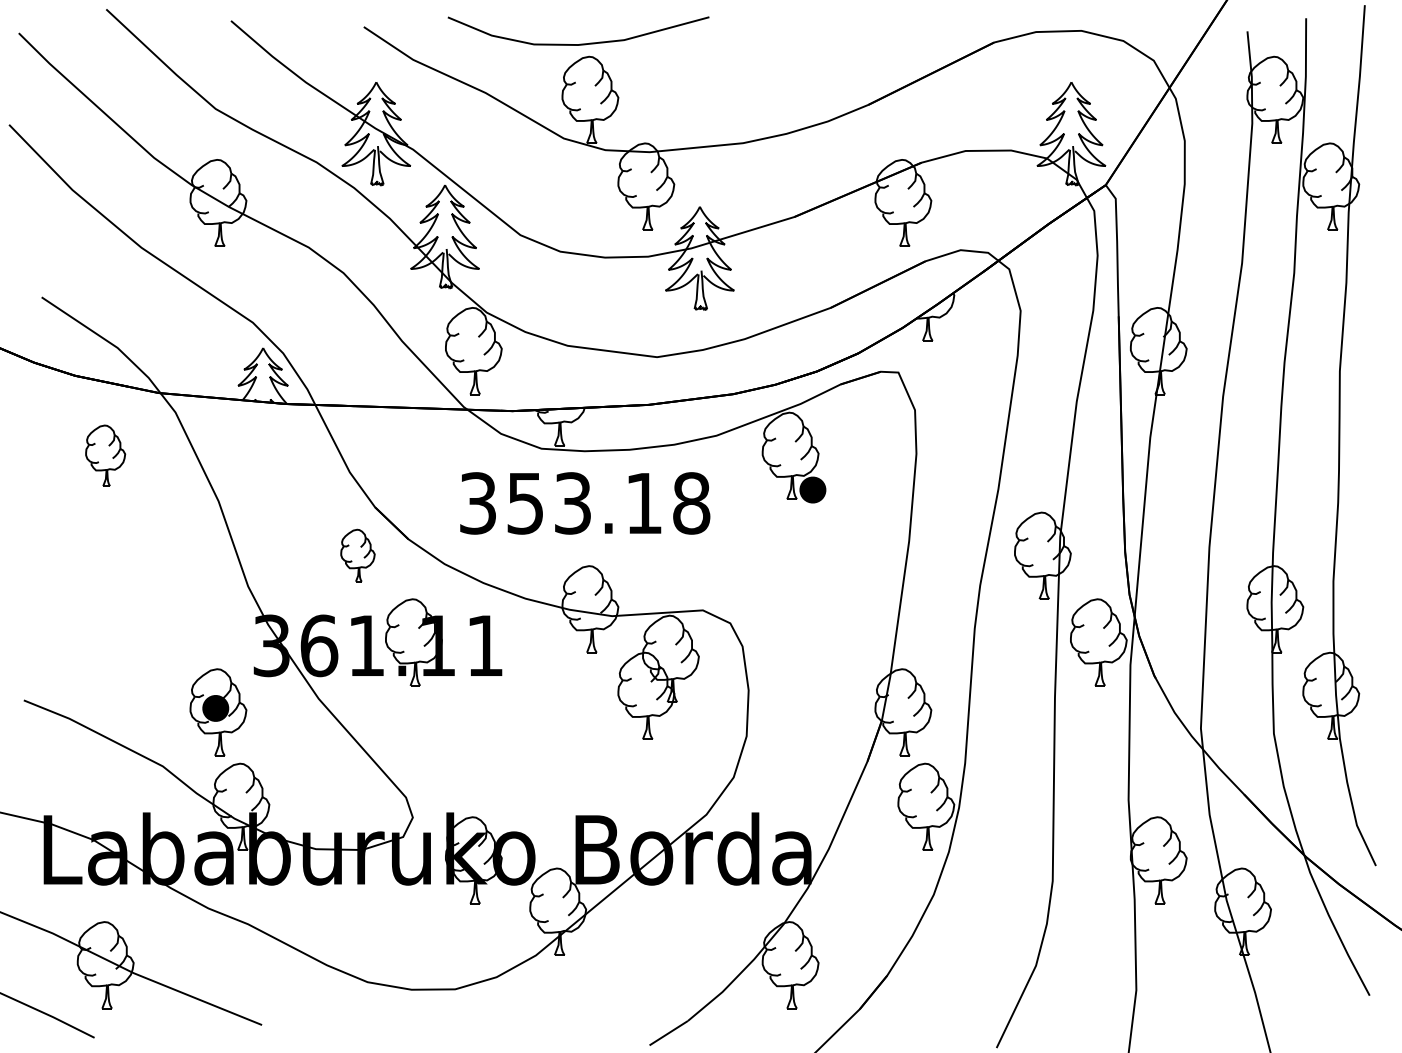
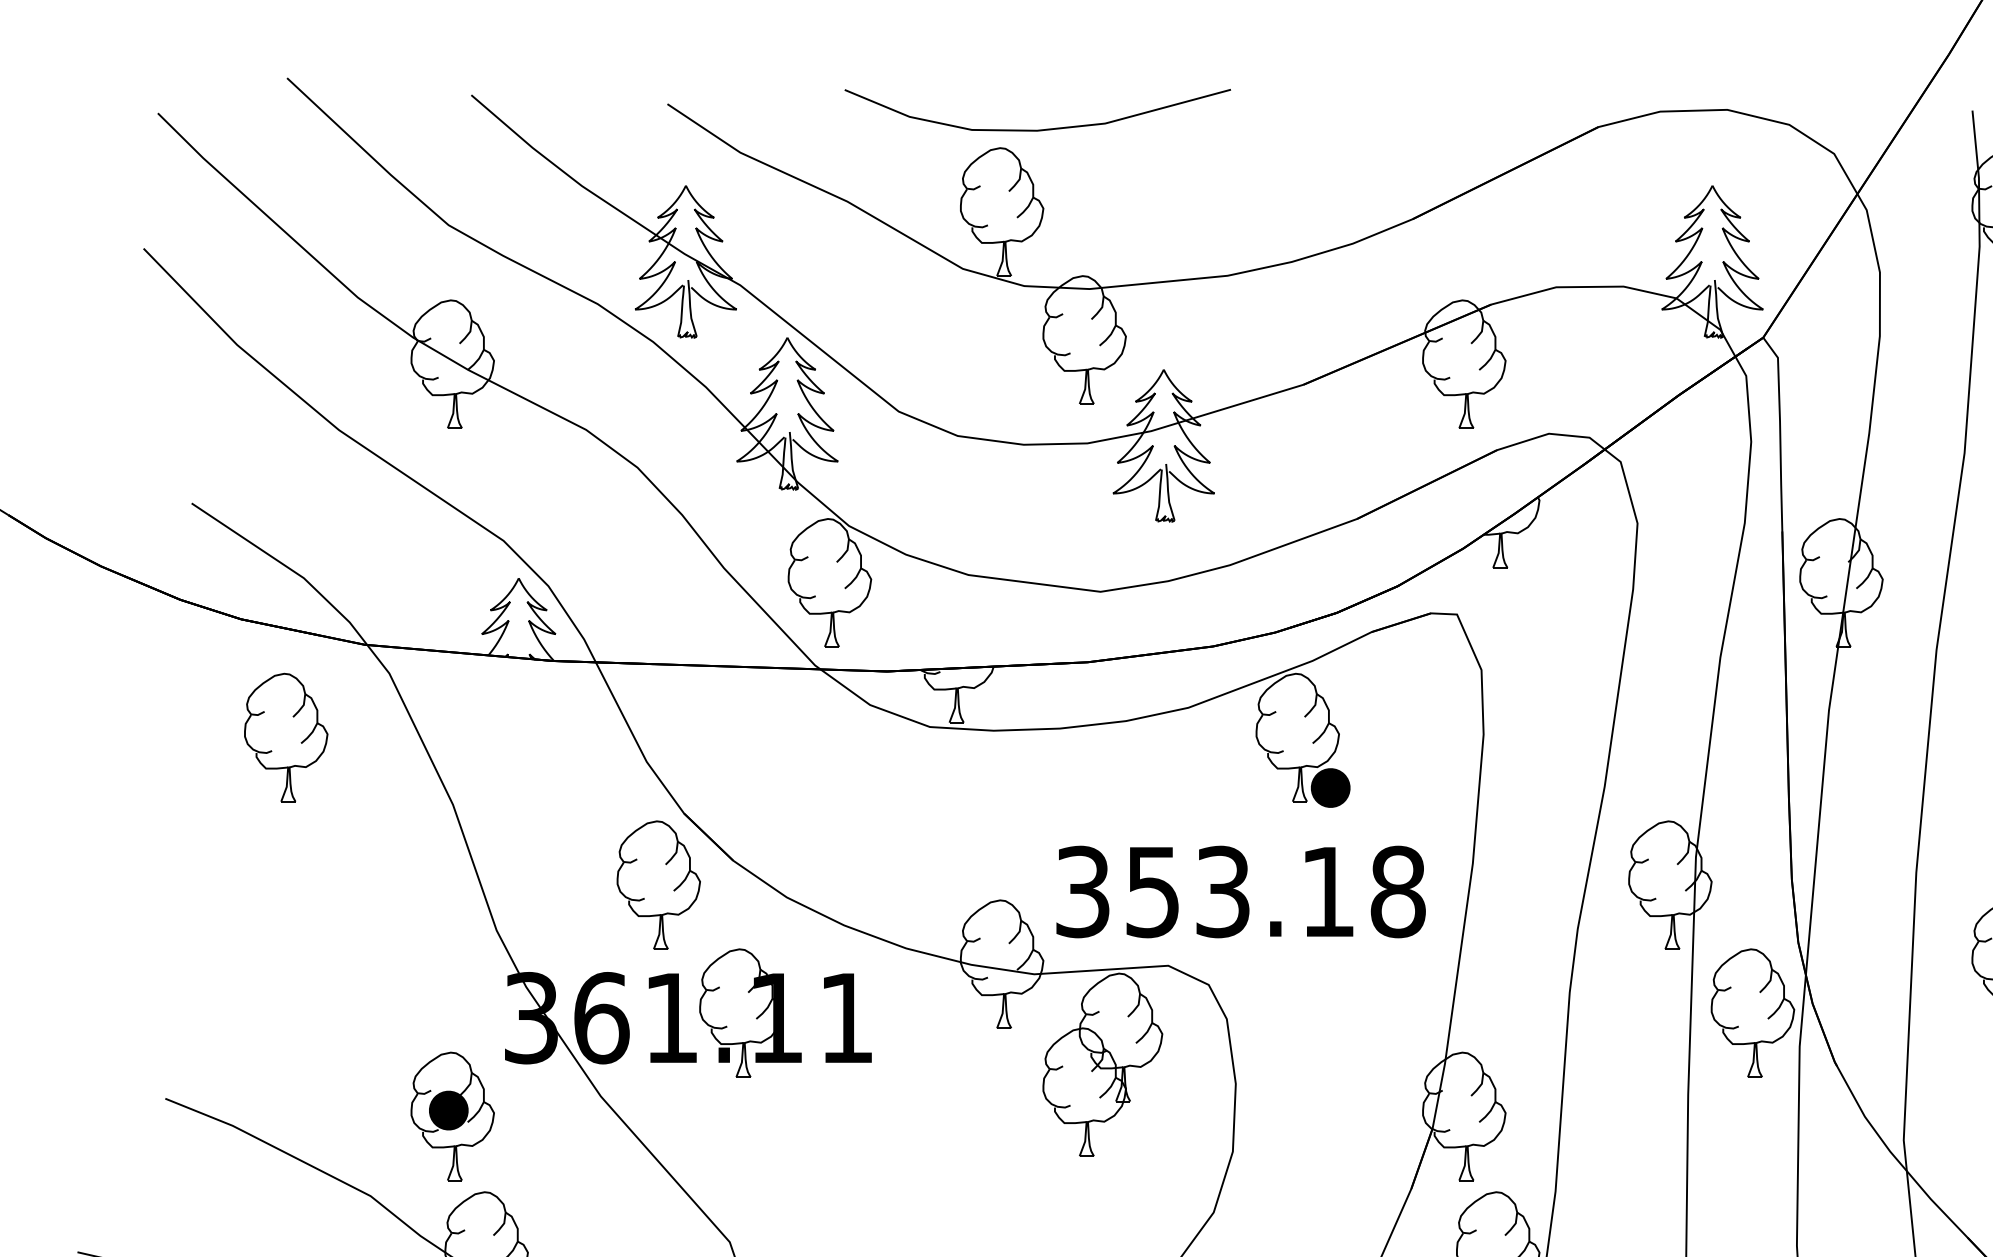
curve: (580, 43) -> (1040, 128), moved
part: (105, 455) -> (285, 737), size x1.43
text: (585, 503) -> (1241, 892), moved
part: (357, 555) -> (658, 884), size x1.67

